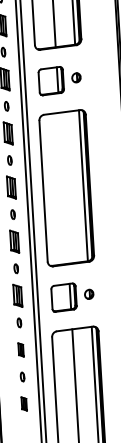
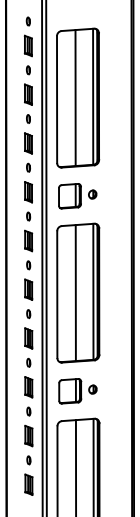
line: (63, 188) -> (75, 293), added
part: (20, 349) -> (28, 435), size x1.67
part: (23, 403) -> (28, 484), size x1.67

